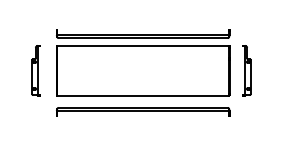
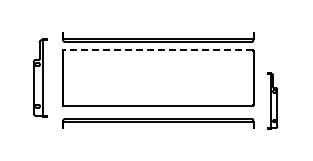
line: (143, 45) -> (158, 50), solid -> dashed
part: (35, 70) -> (39, 77), size x1.4
part: (246, 70) -> (272, 100), moved

